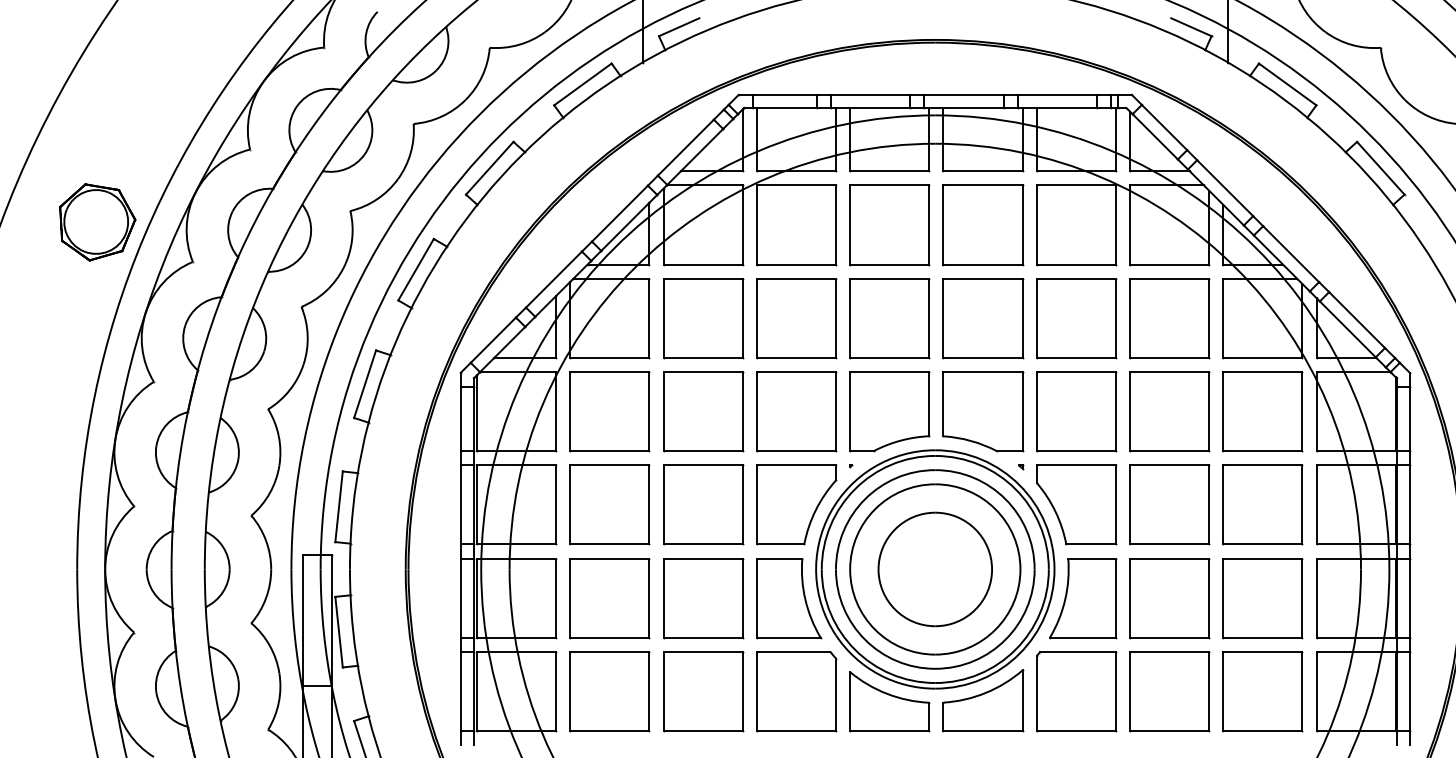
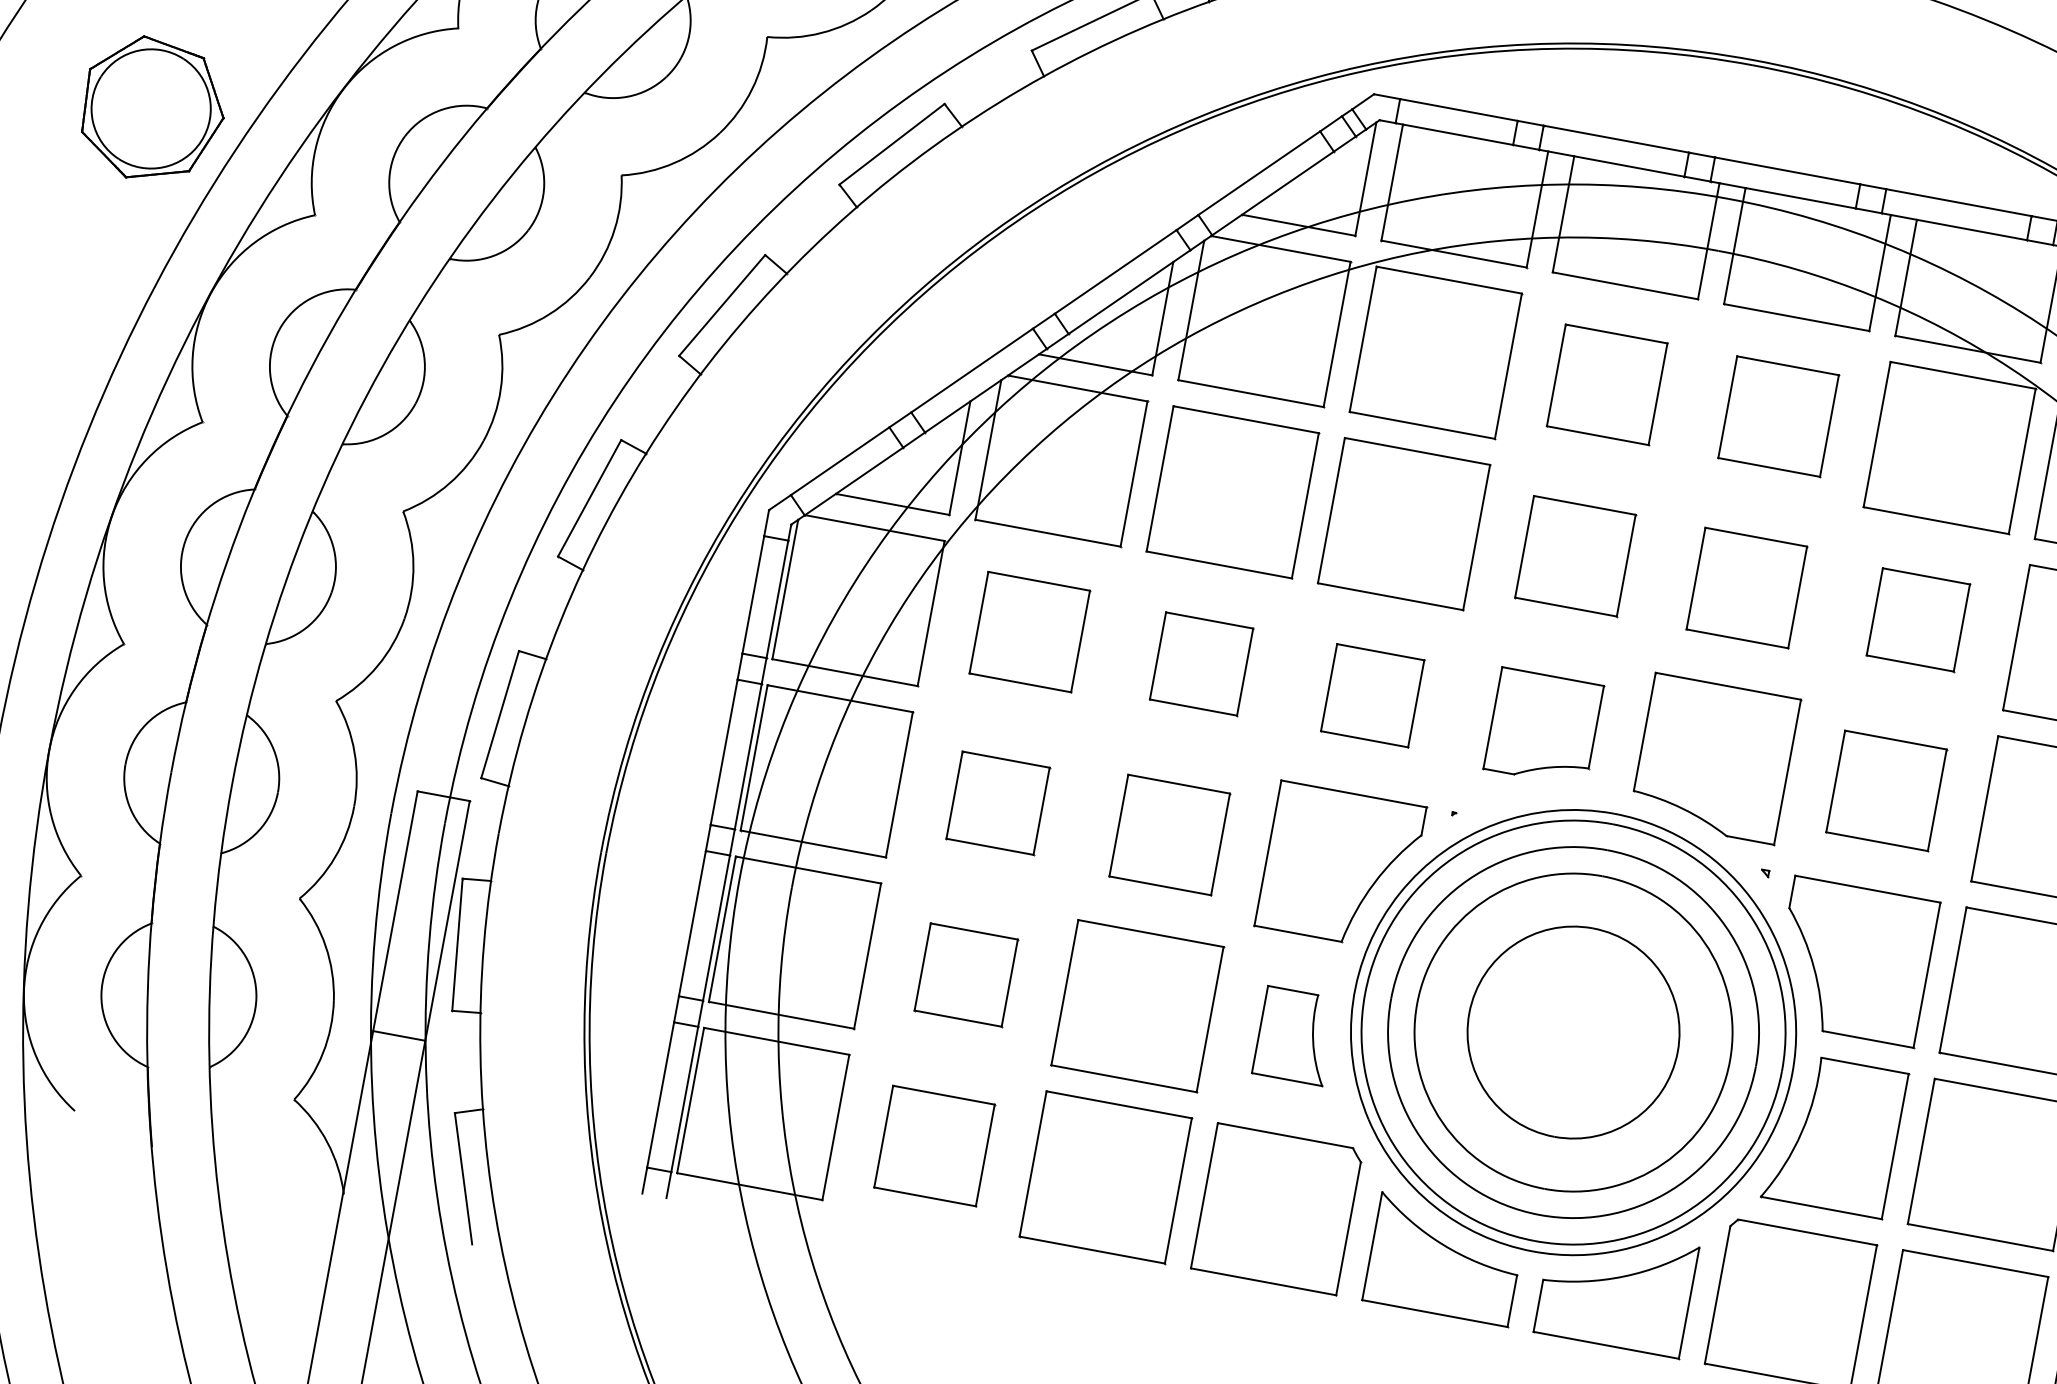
part: (889, 225) -> (1606, 385), size x0.7
part: (983, 225) -> (1779, 417), size x0.7
part: (889, 318) -> (1574, 556), size x0.7
part: (983, 318) -> (1747, 588), size x0.7
part: (1076, 318) -> (1918, 619), size x0.6
part: (609, 411) -> (1029, 631), size x0.7
part: (703, 411) -> (1201, 663), size x0.6
part: (796, 411) -> (1372, 695), size x0.6
part: (889, 411) -> (1543, 726), size x0.7
part: (1076, 411) -> (1886, 790), size x0.7
part: (609, 504) -> (997, 802), size x0.6
part: (703, 504) -> (1170, 834), size x0.7
part: (609, 598) -> (965, 974), size x0.6
part: (789, 598) -> (1295, 1036), size x0.6
part: (609, 691) -> (933, 1145), size x0.7

